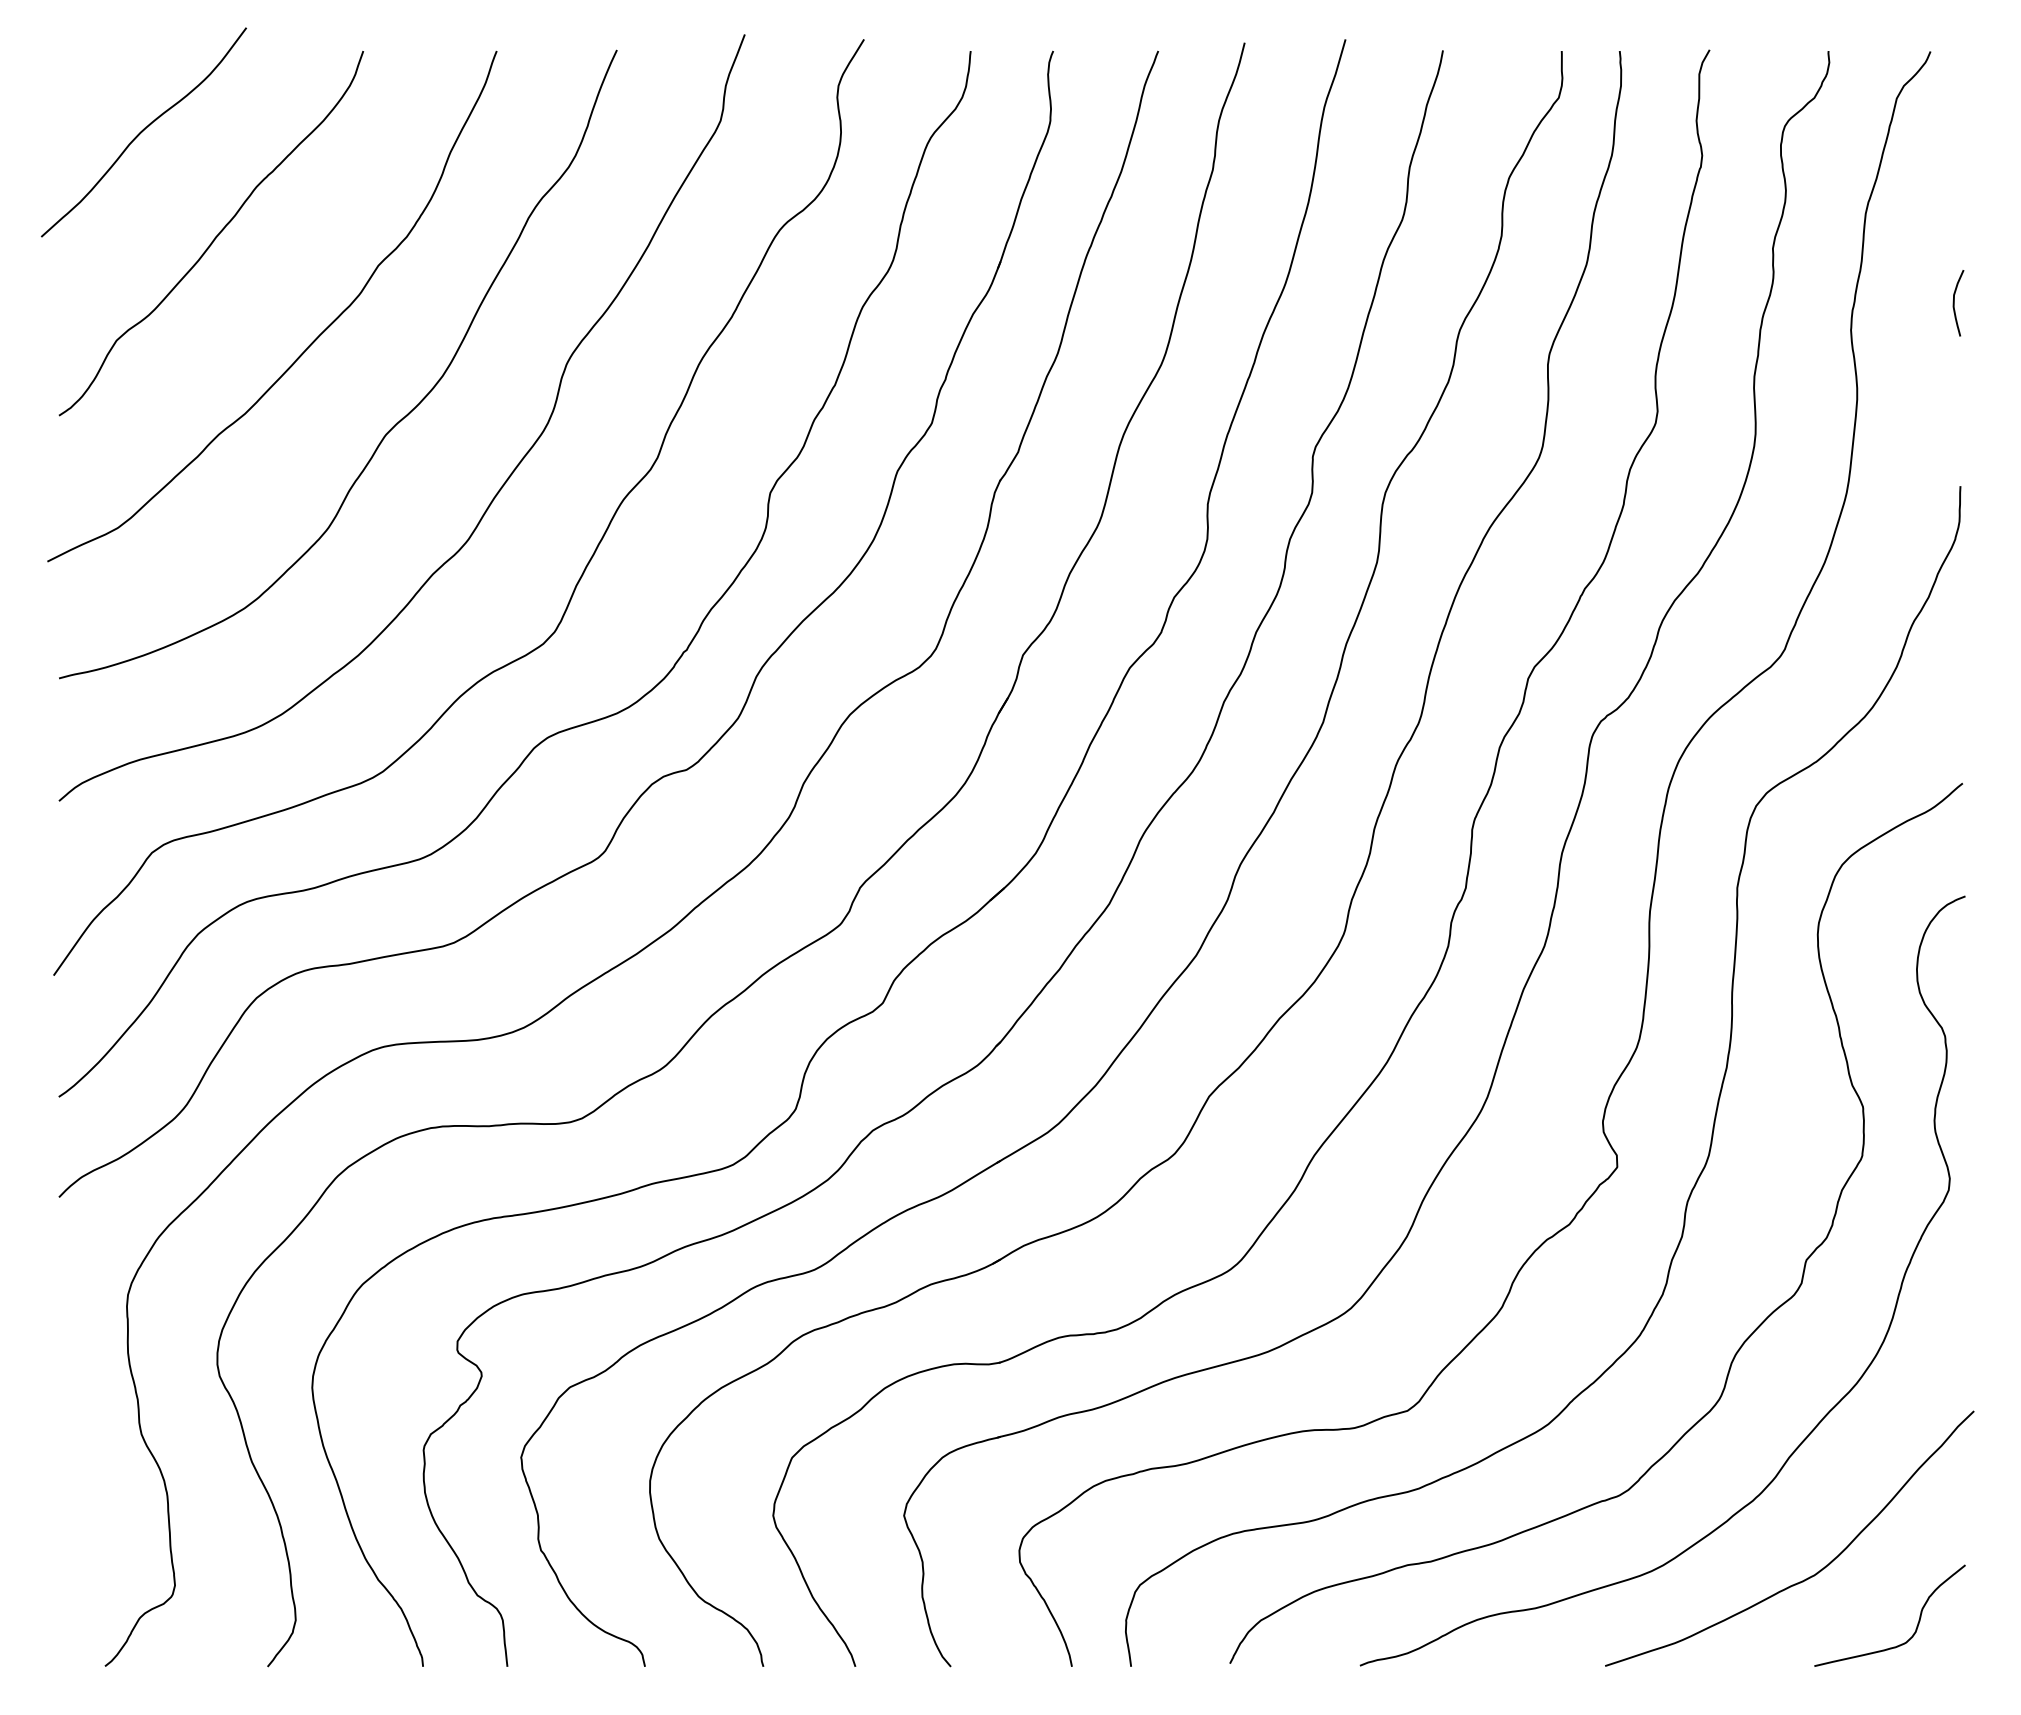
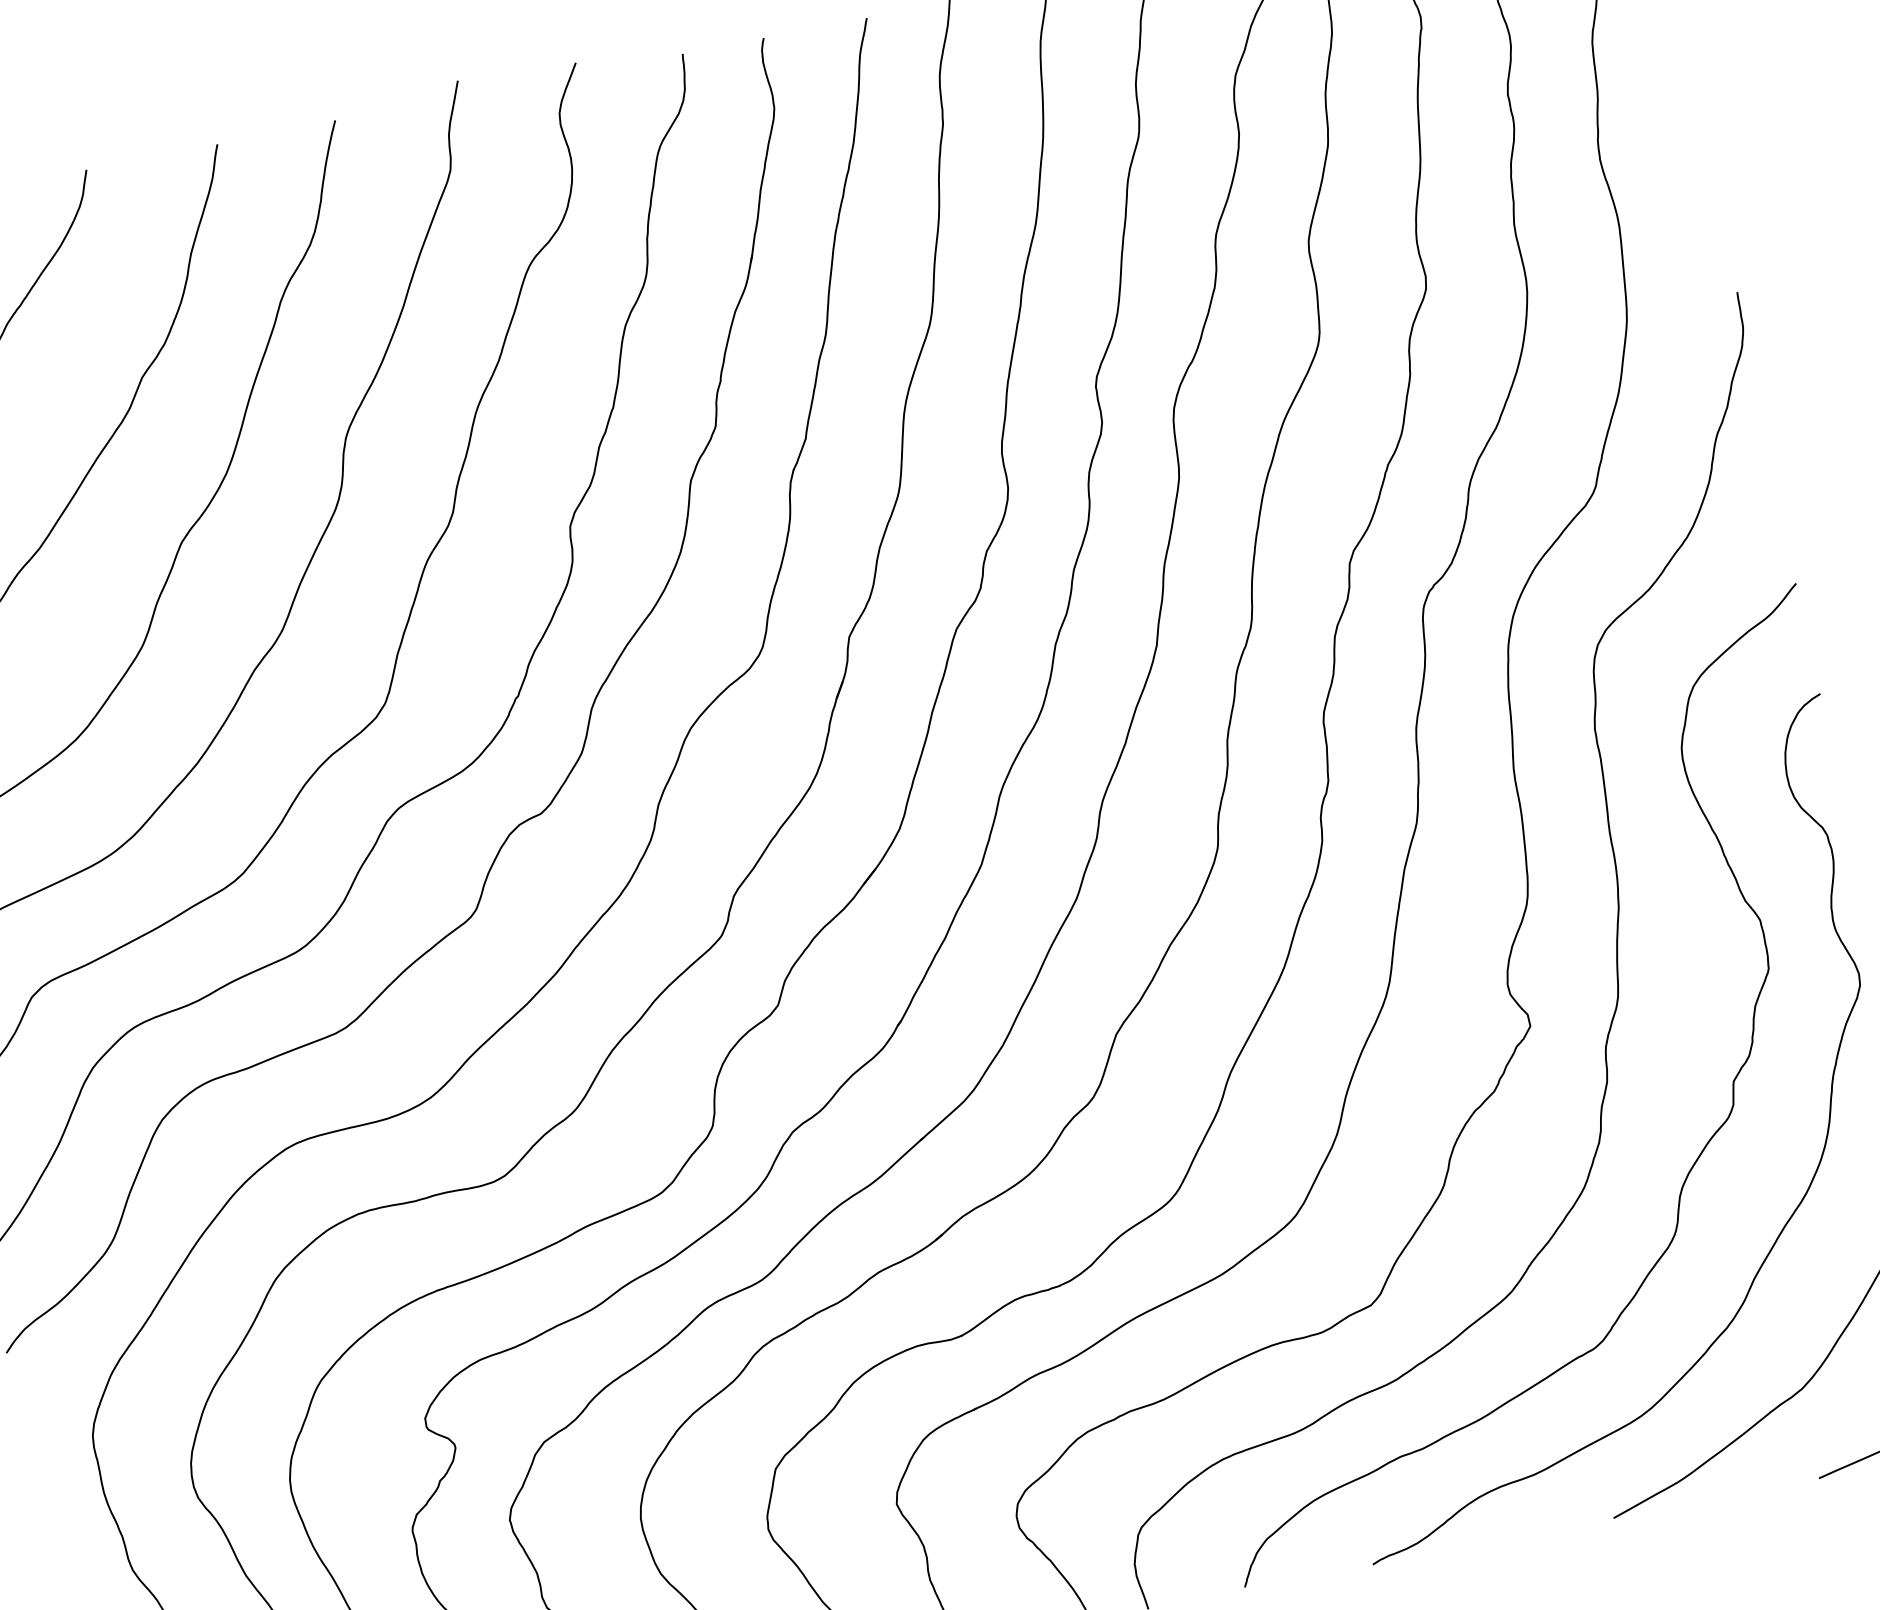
curve: (1954, 303) -> (1696, 114), removed

